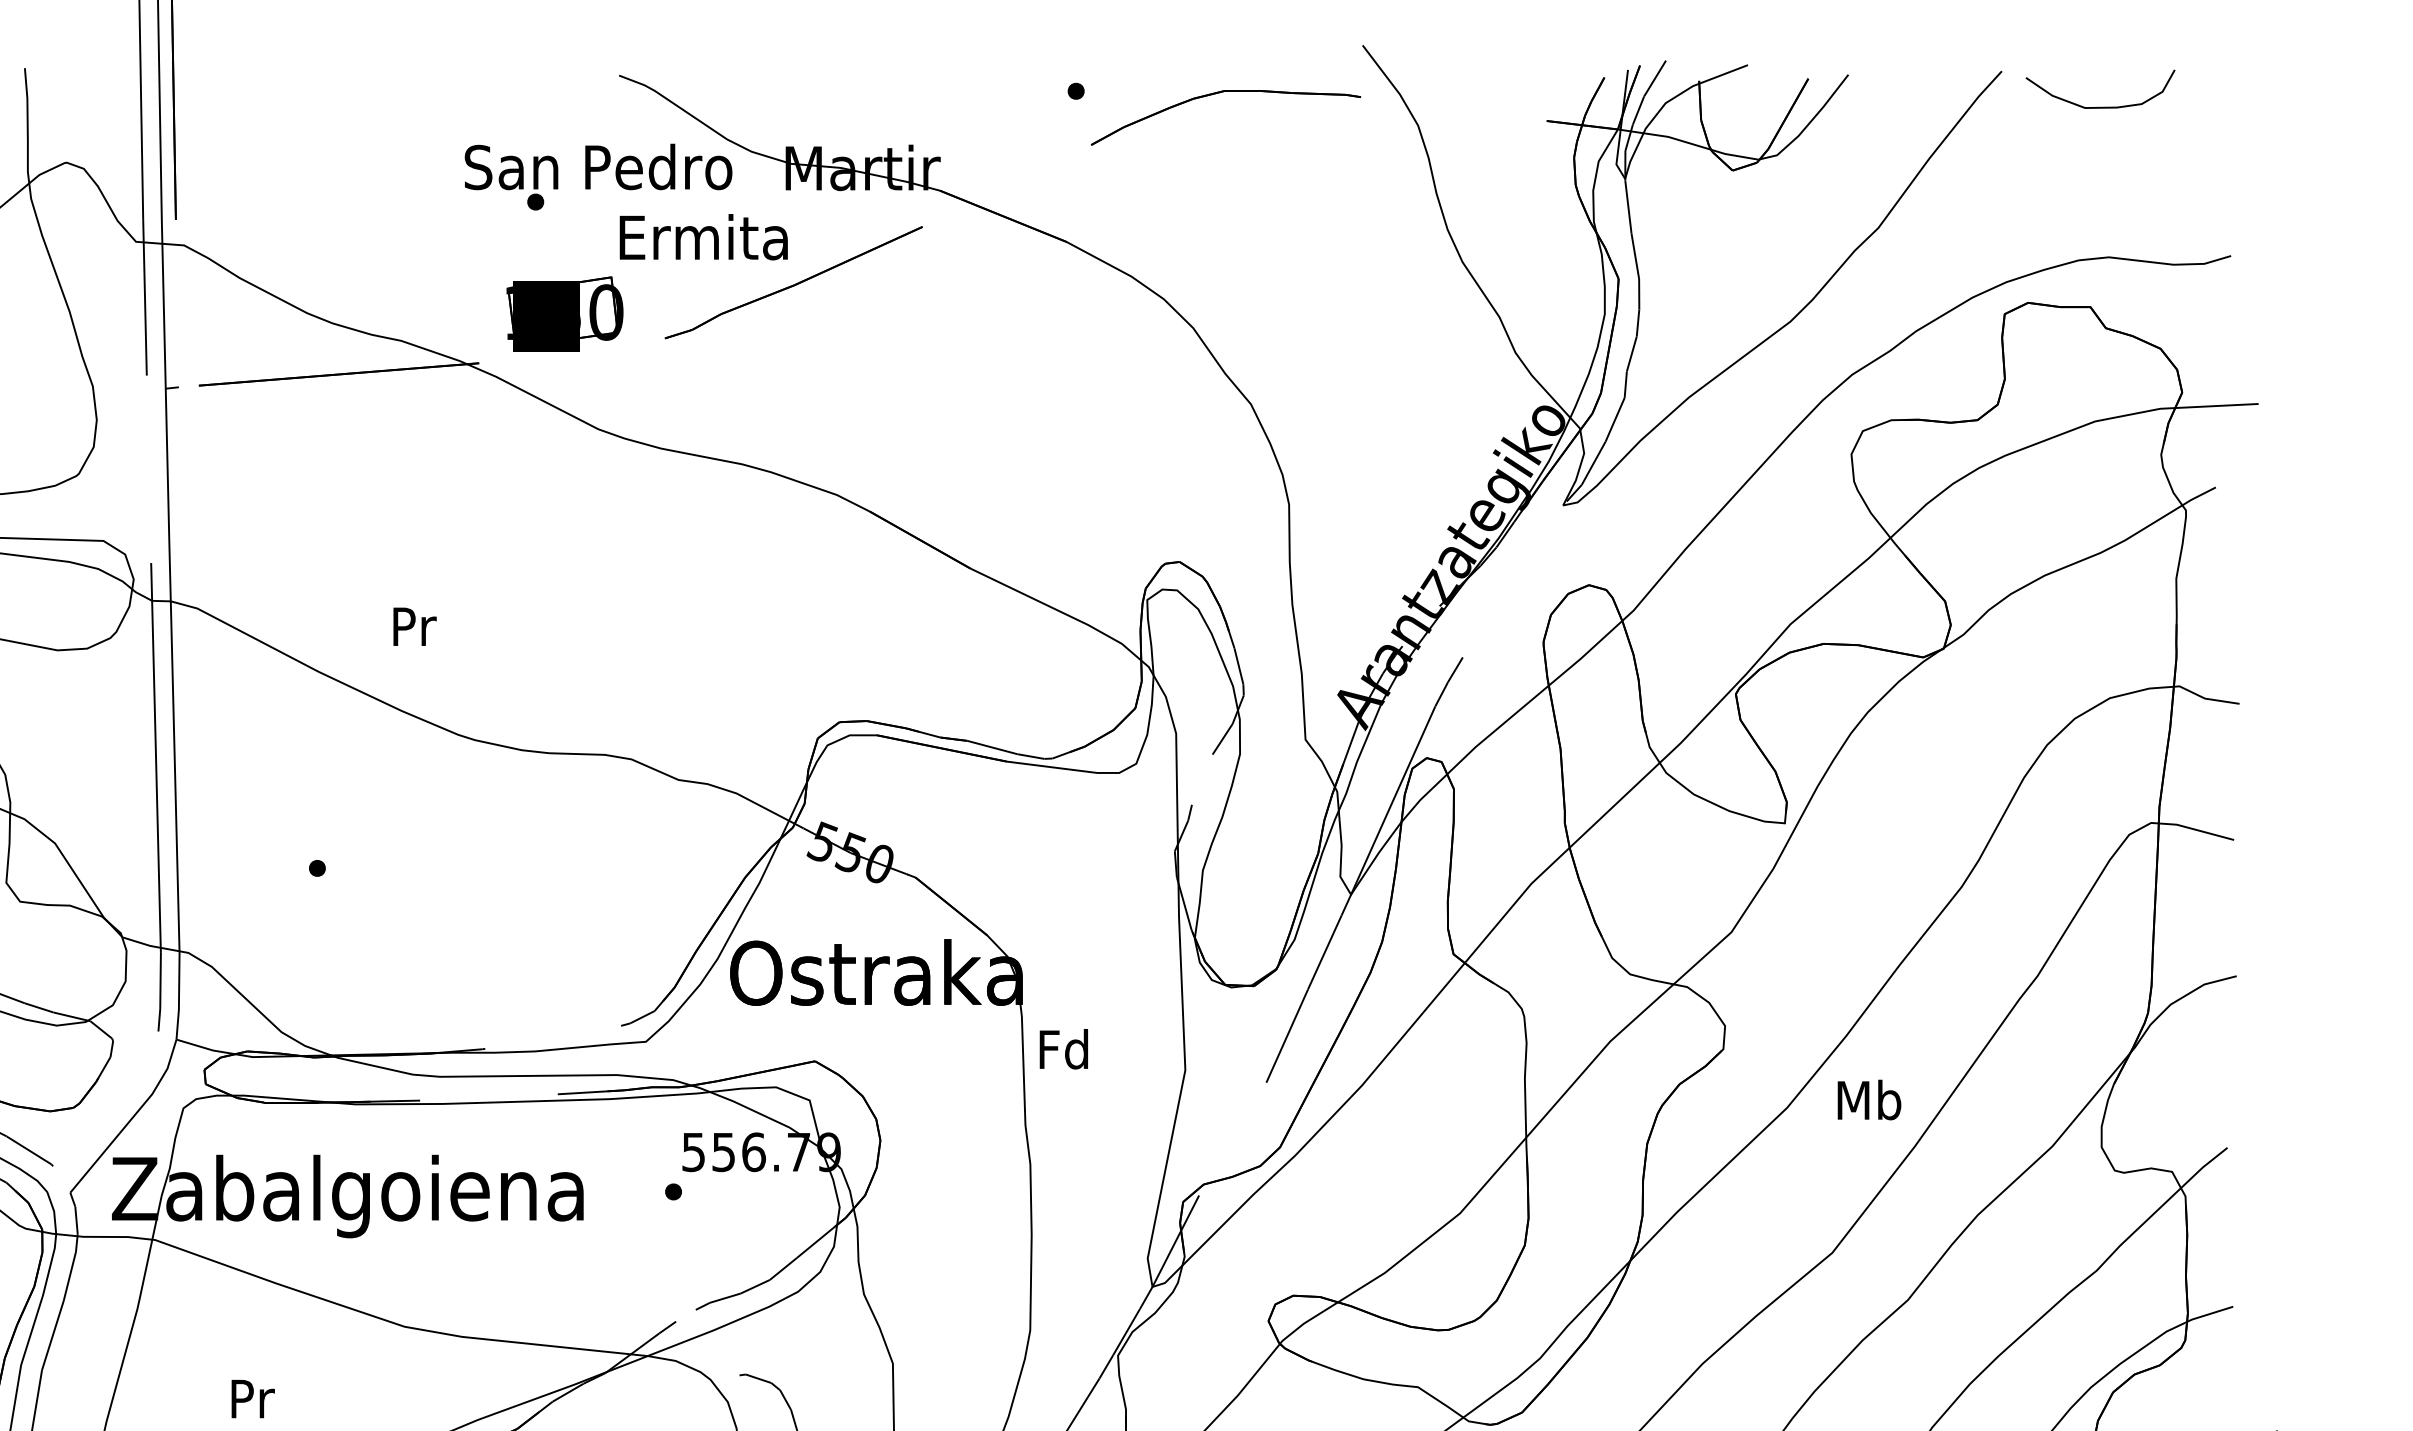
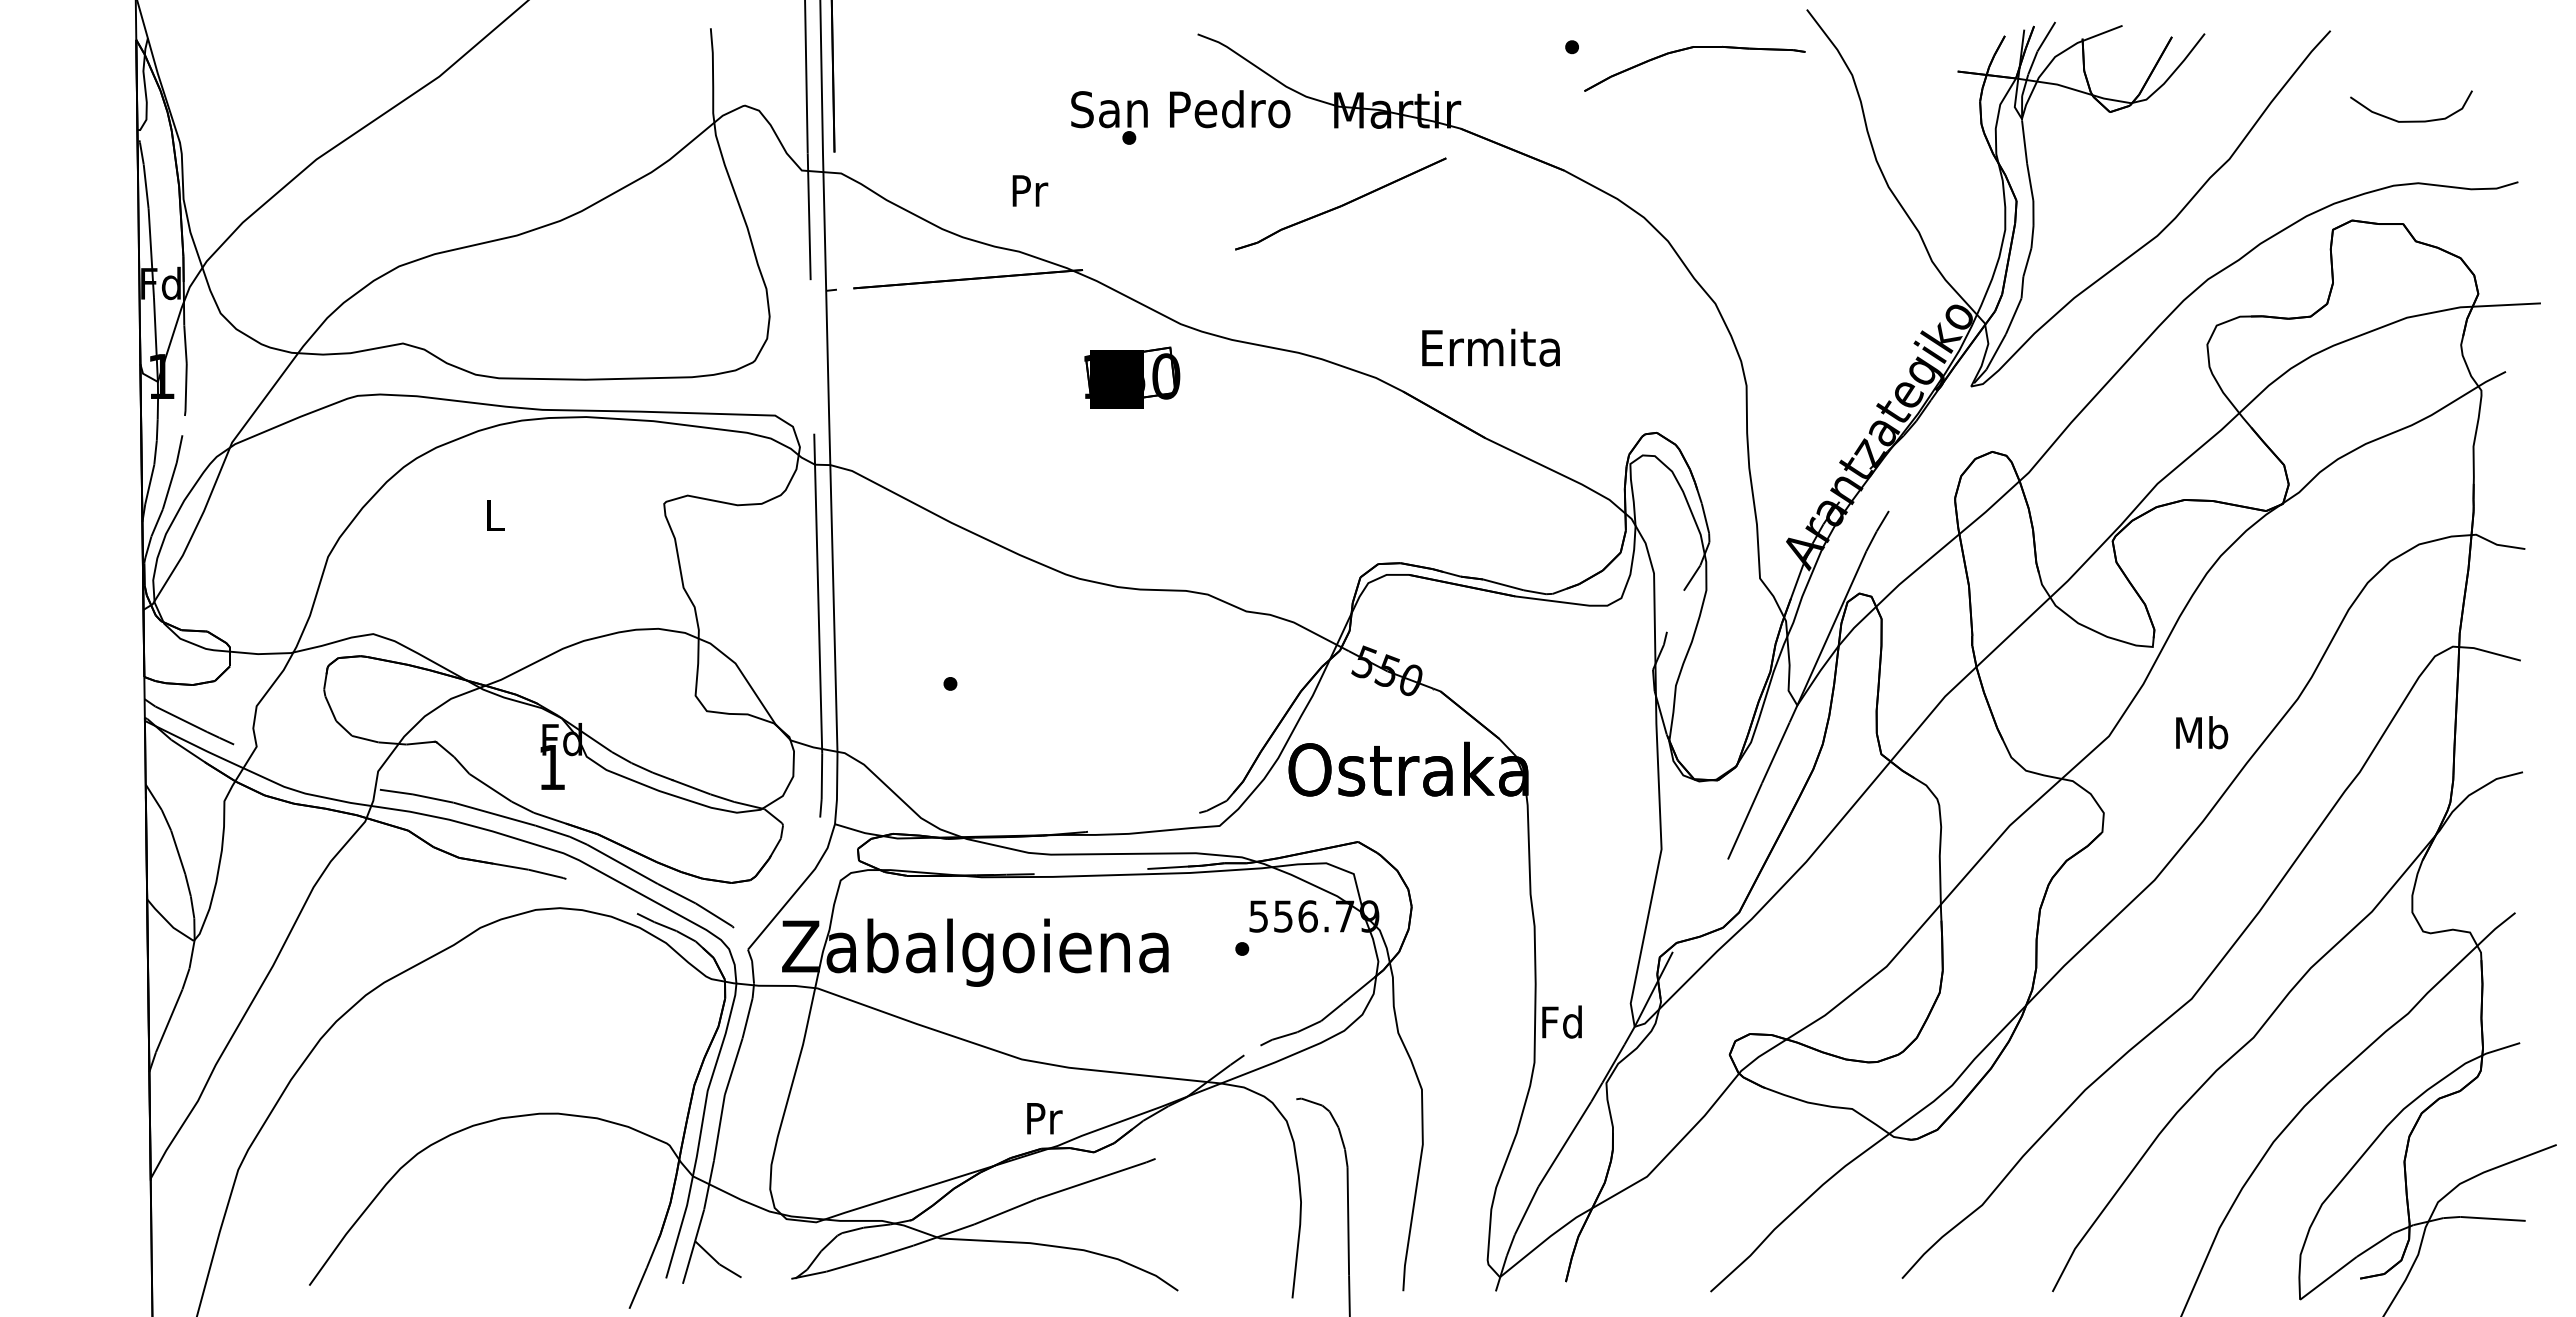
curve: (2100, 106) -> (2411, 120), moved
text: (703, 236) -> (1490, 347), moved
part: (565, 313) -> (1132, 377), moved
text: (415, 626) -> (1030, 190), moved
text: (1063, 1048) -> (1561, 1021), moved
text: (1869, 1099) -> (2202, 732), moved
text: (252, 1398) -> (1044, 1118), moved

